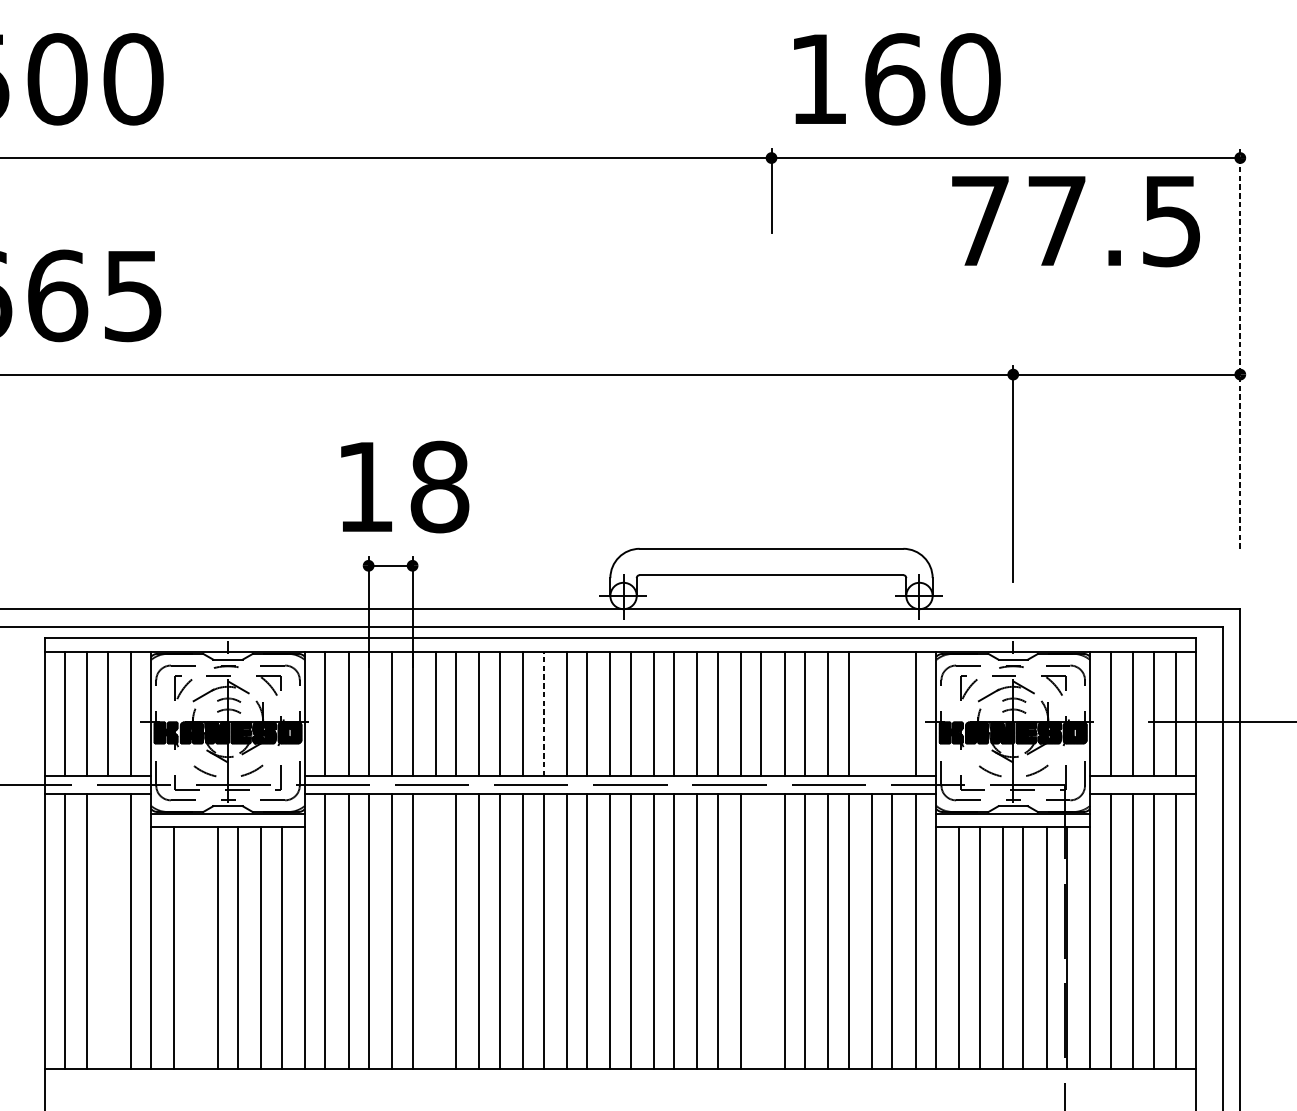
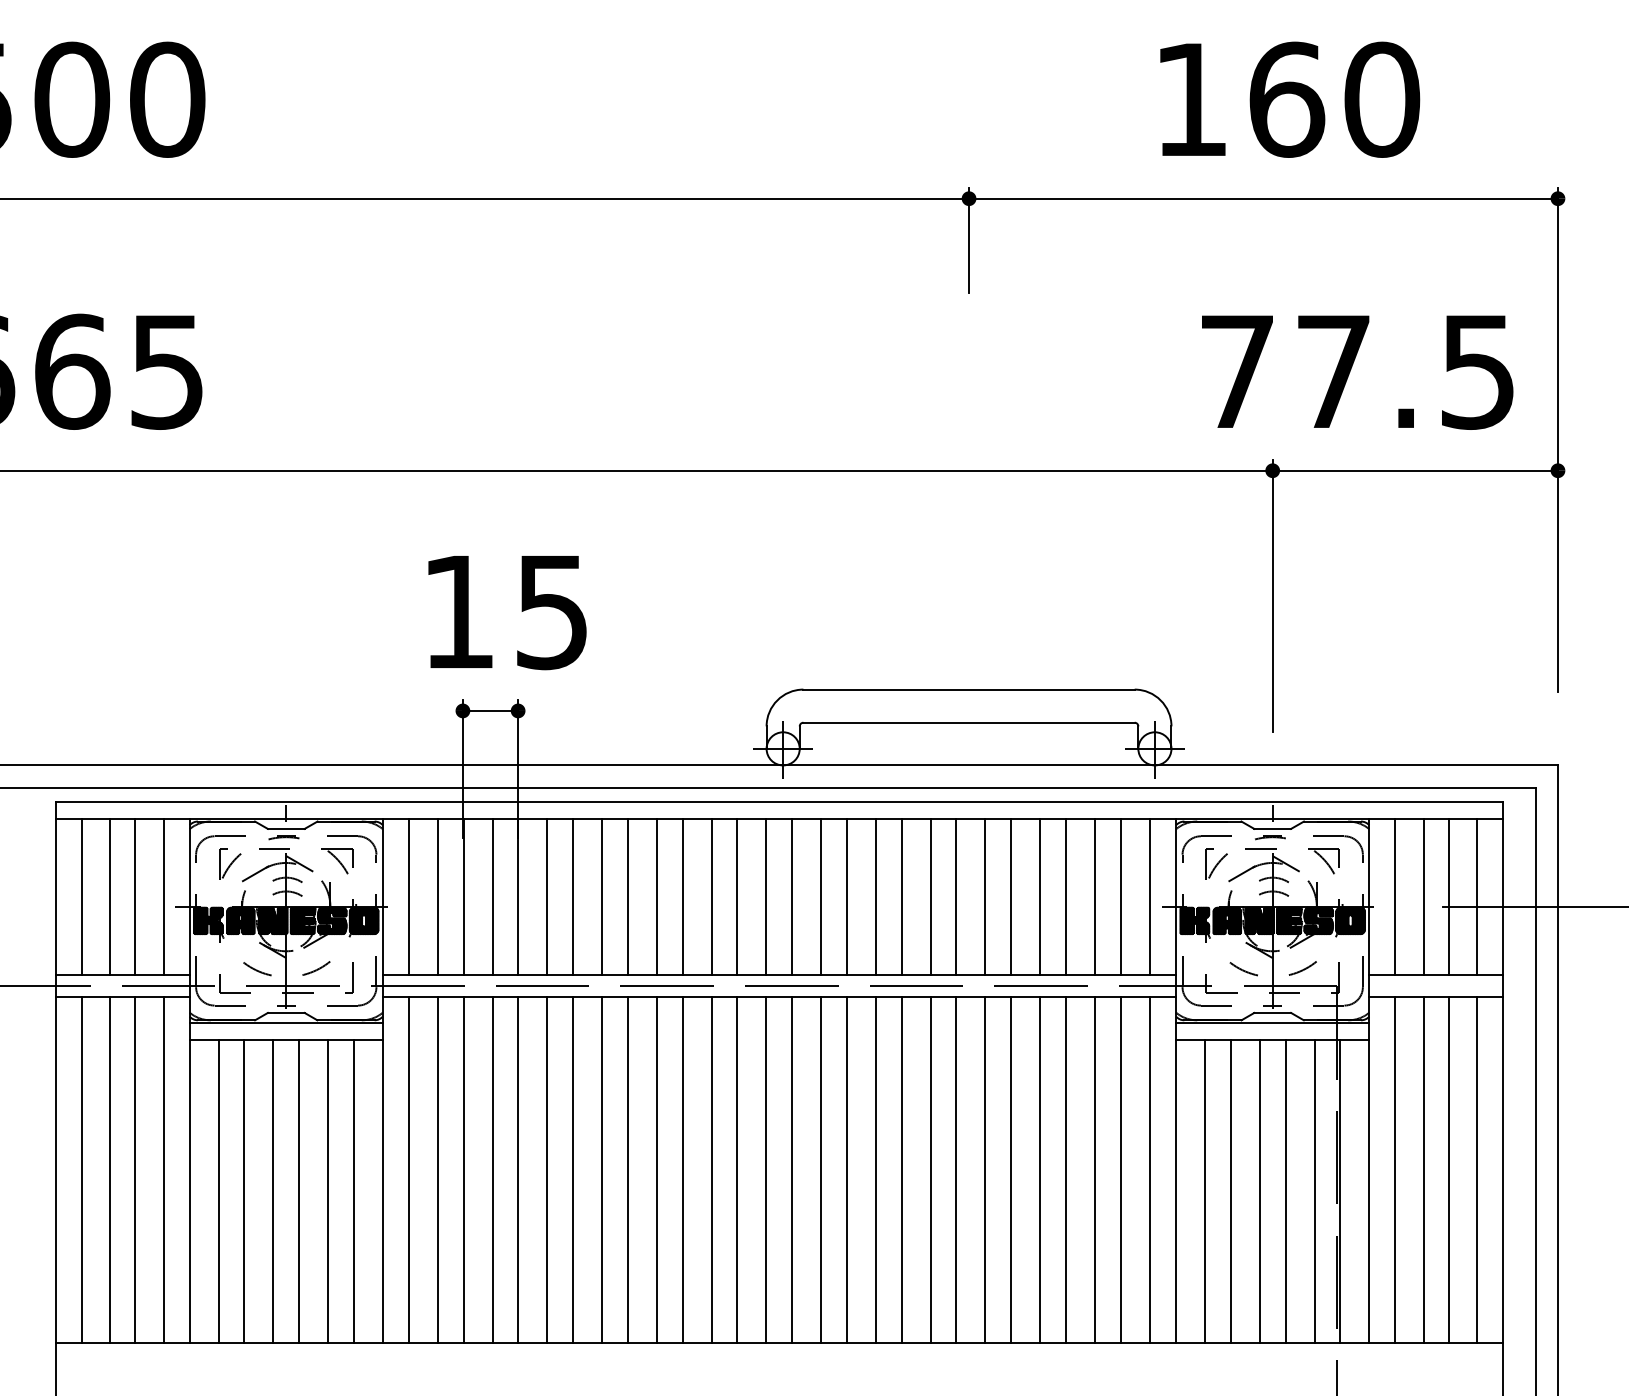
text: (897, 79) -> (1290, 99), moved
text: (1075, 221) -> (1357, 372), moved
line: (1239, 350) -> (1557, 440), dashed -> solid
text: (439, 486) -> (552, 611), 18 -> 15
line: (543, 713) -> (682, 896), dashed -> solid
line: (871, 713) -> (1094, 896), added
line: (892, 713) -> (1120, 896), added
line: (107, 931) -> (134, 1170), added
line: (435, 931) -> (547, 1170), added
line: (761, 931) -> (956, 1170), added
line: (194, 948) -> (244, 1191), added

